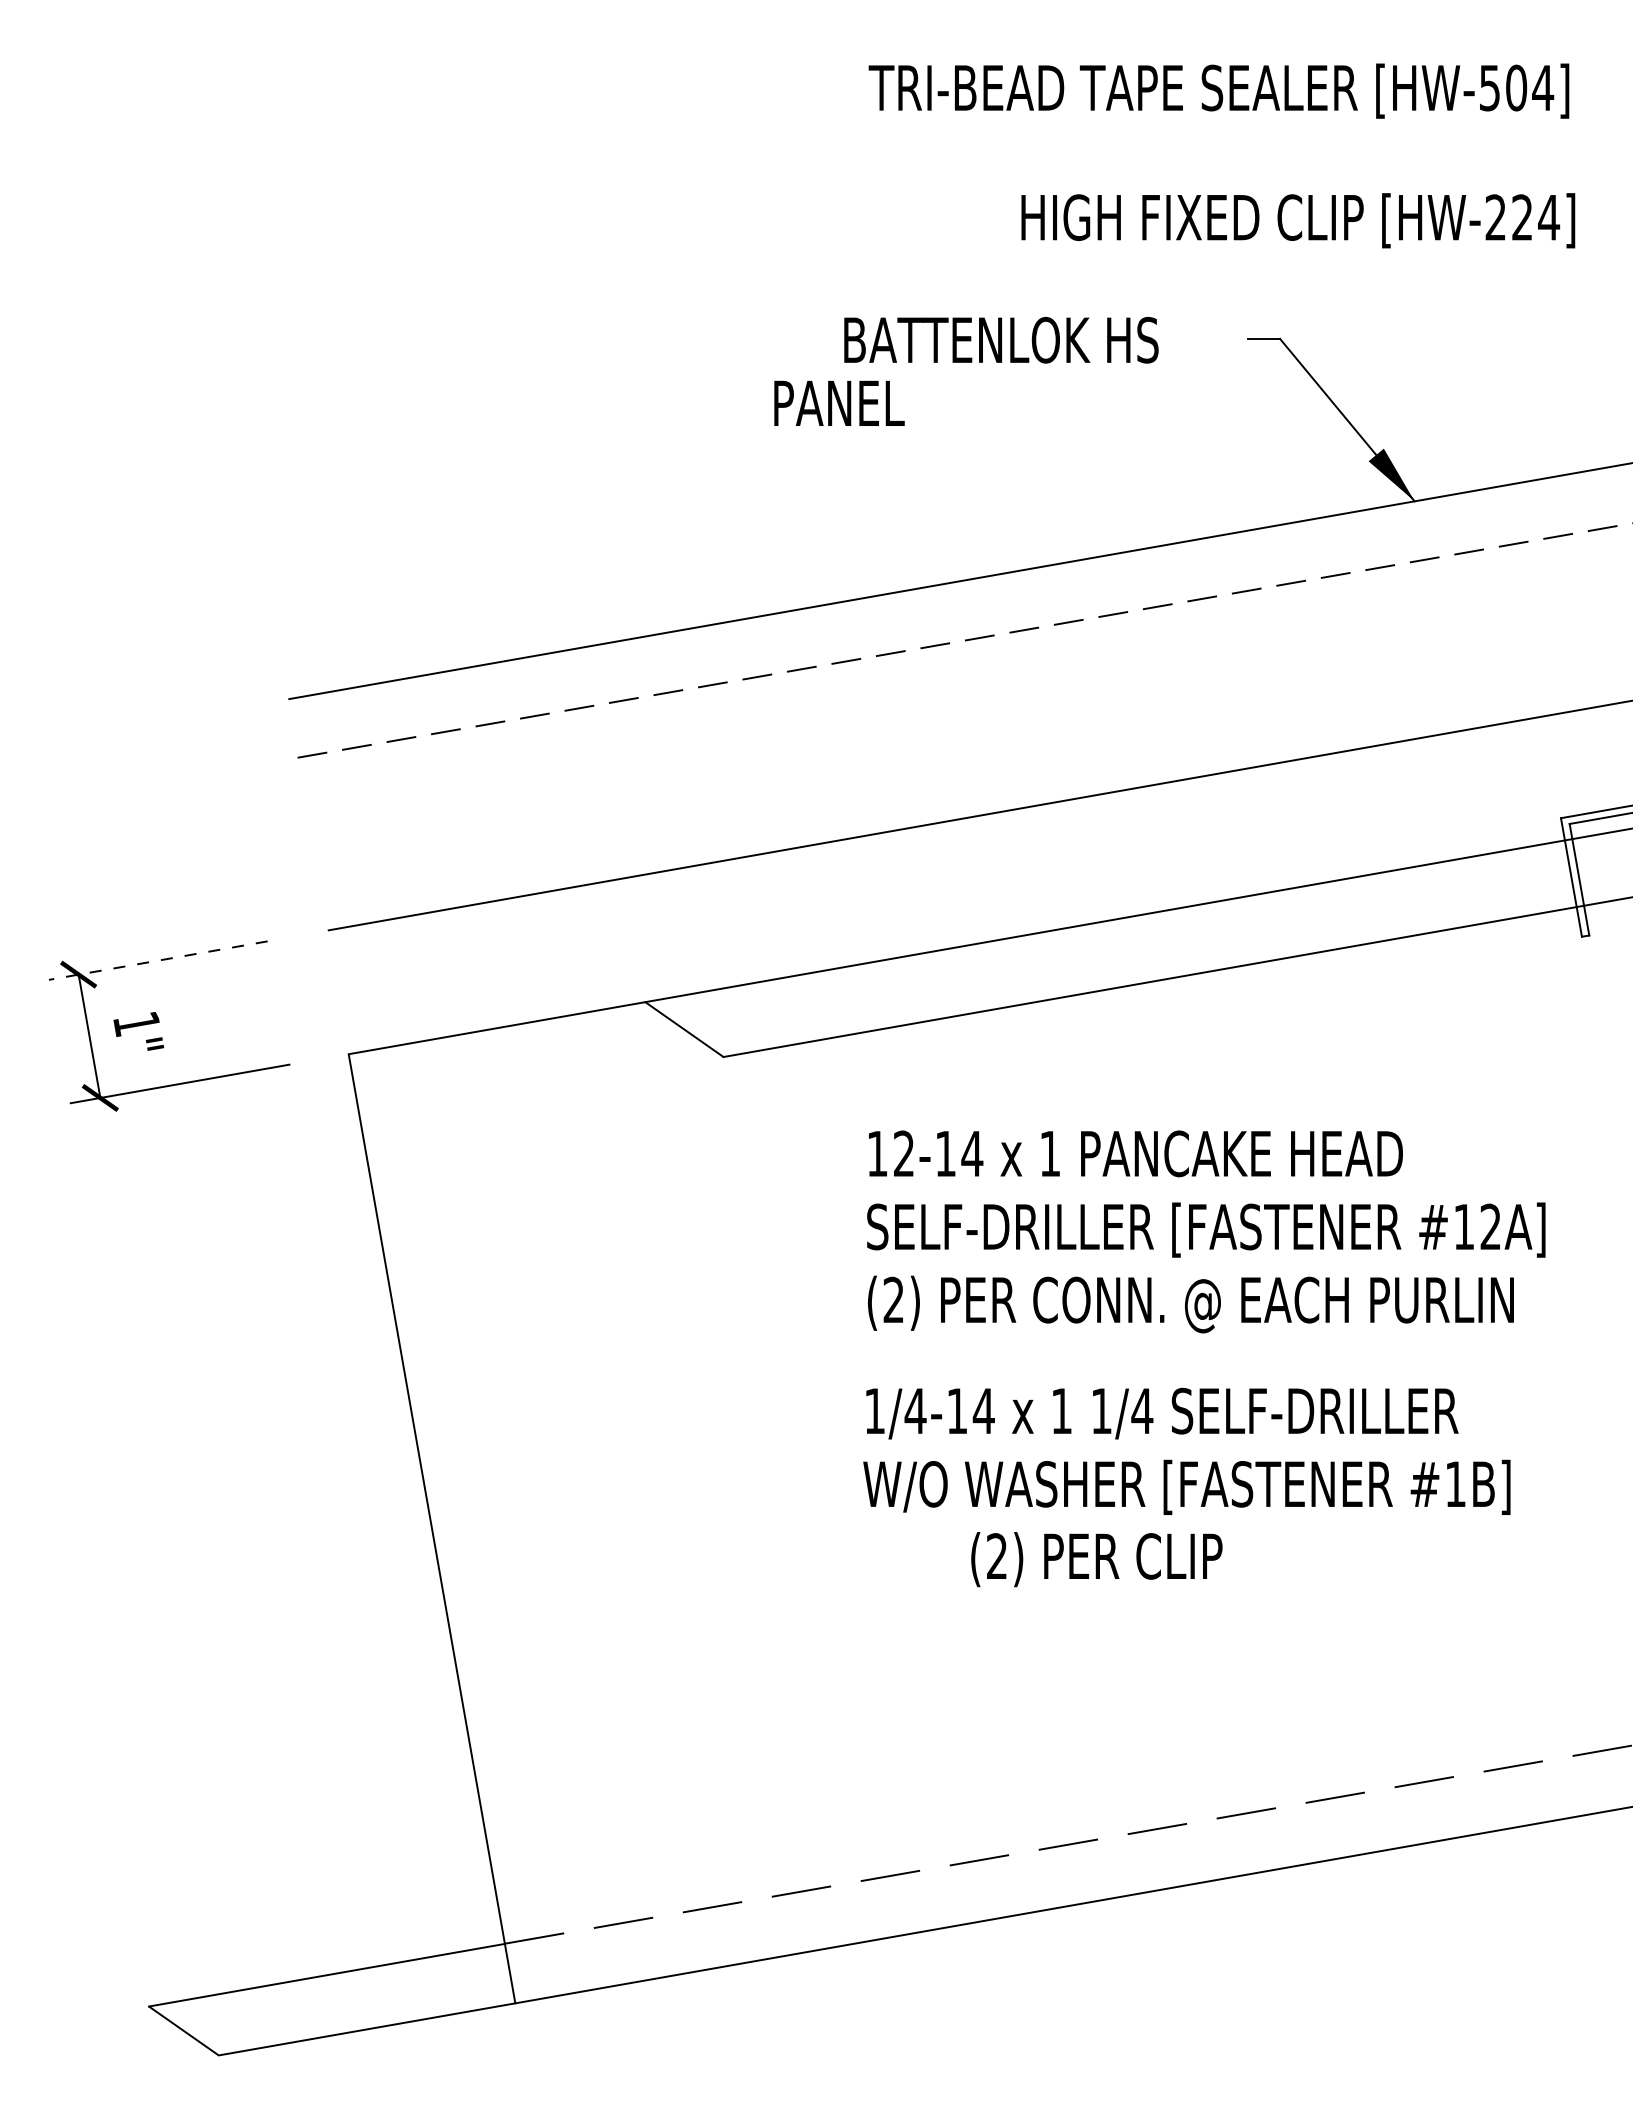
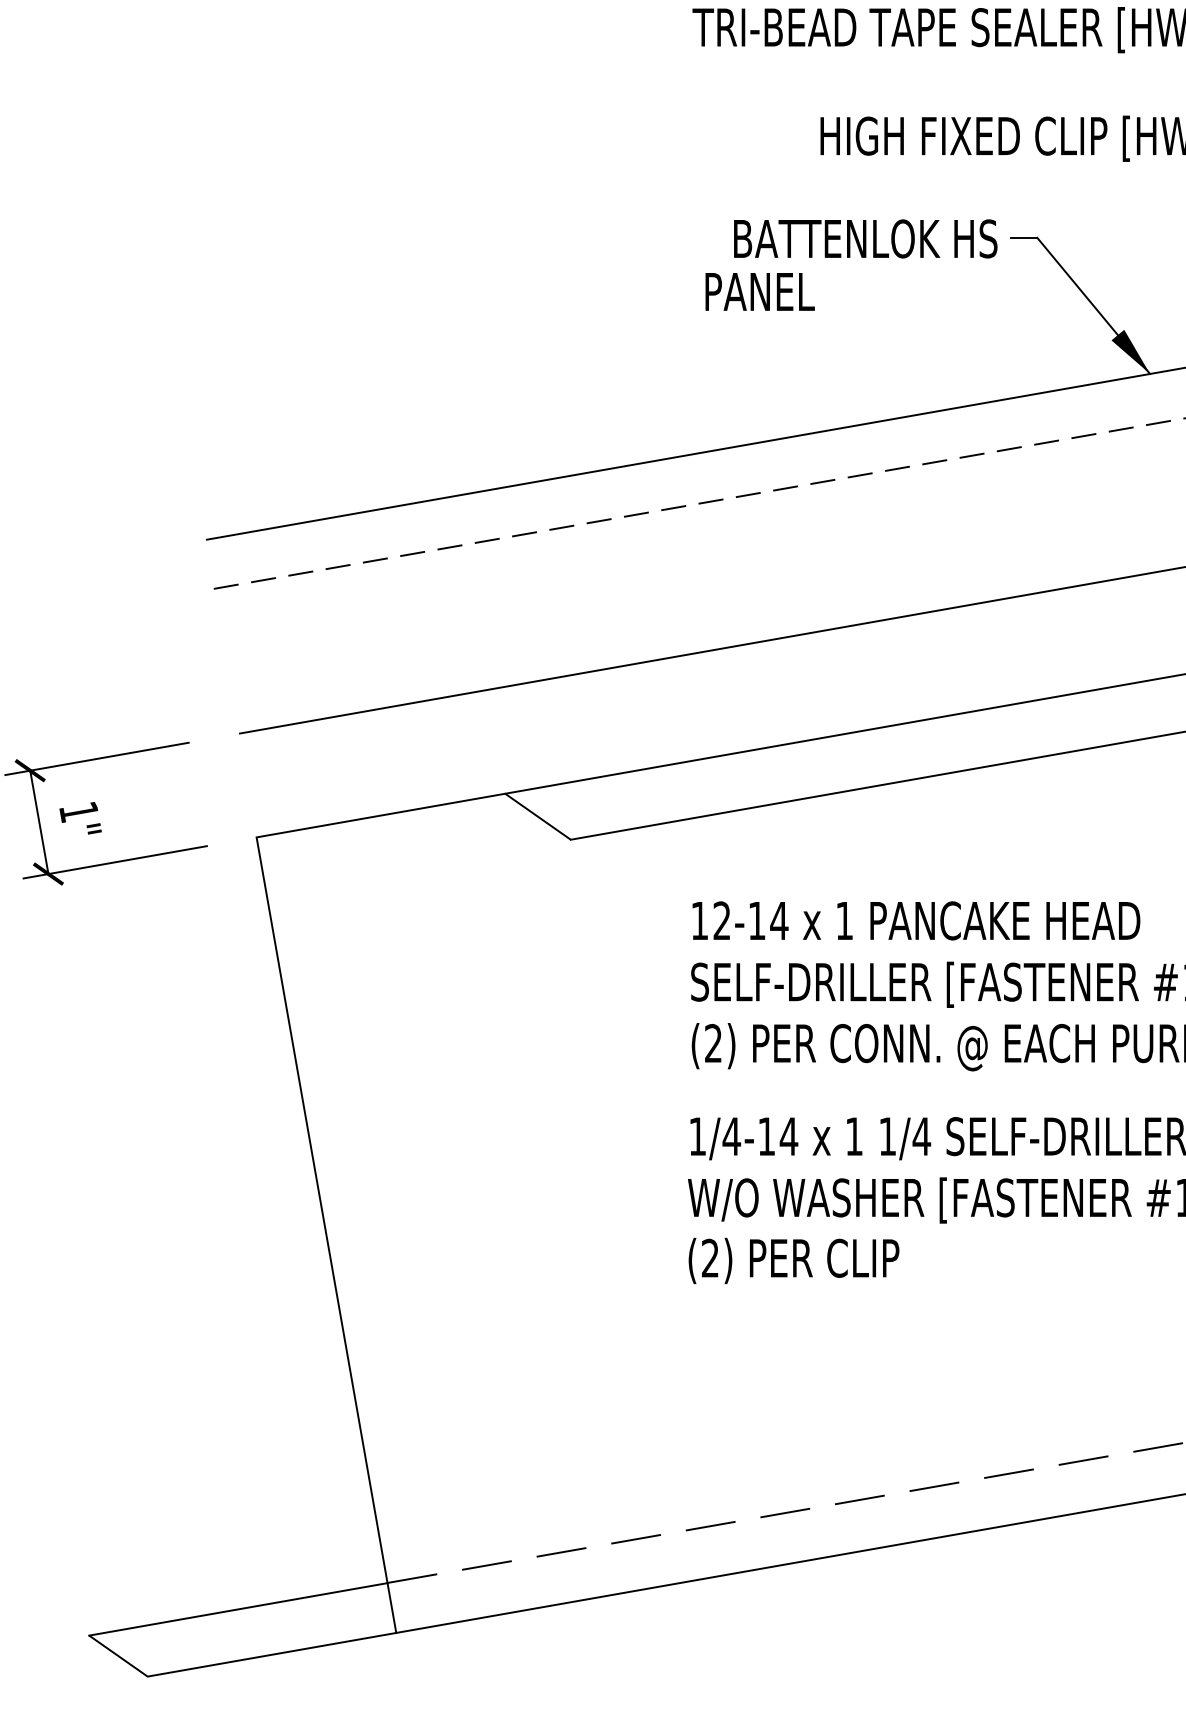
text: (1001, 340) -> (865, 239), moved
text: (839, 402) -> (760, 291), moved
line: (157, 960) -> (96, 758), dashed -> solid
text: (1096, 1559) -> (793, 1260), moved

